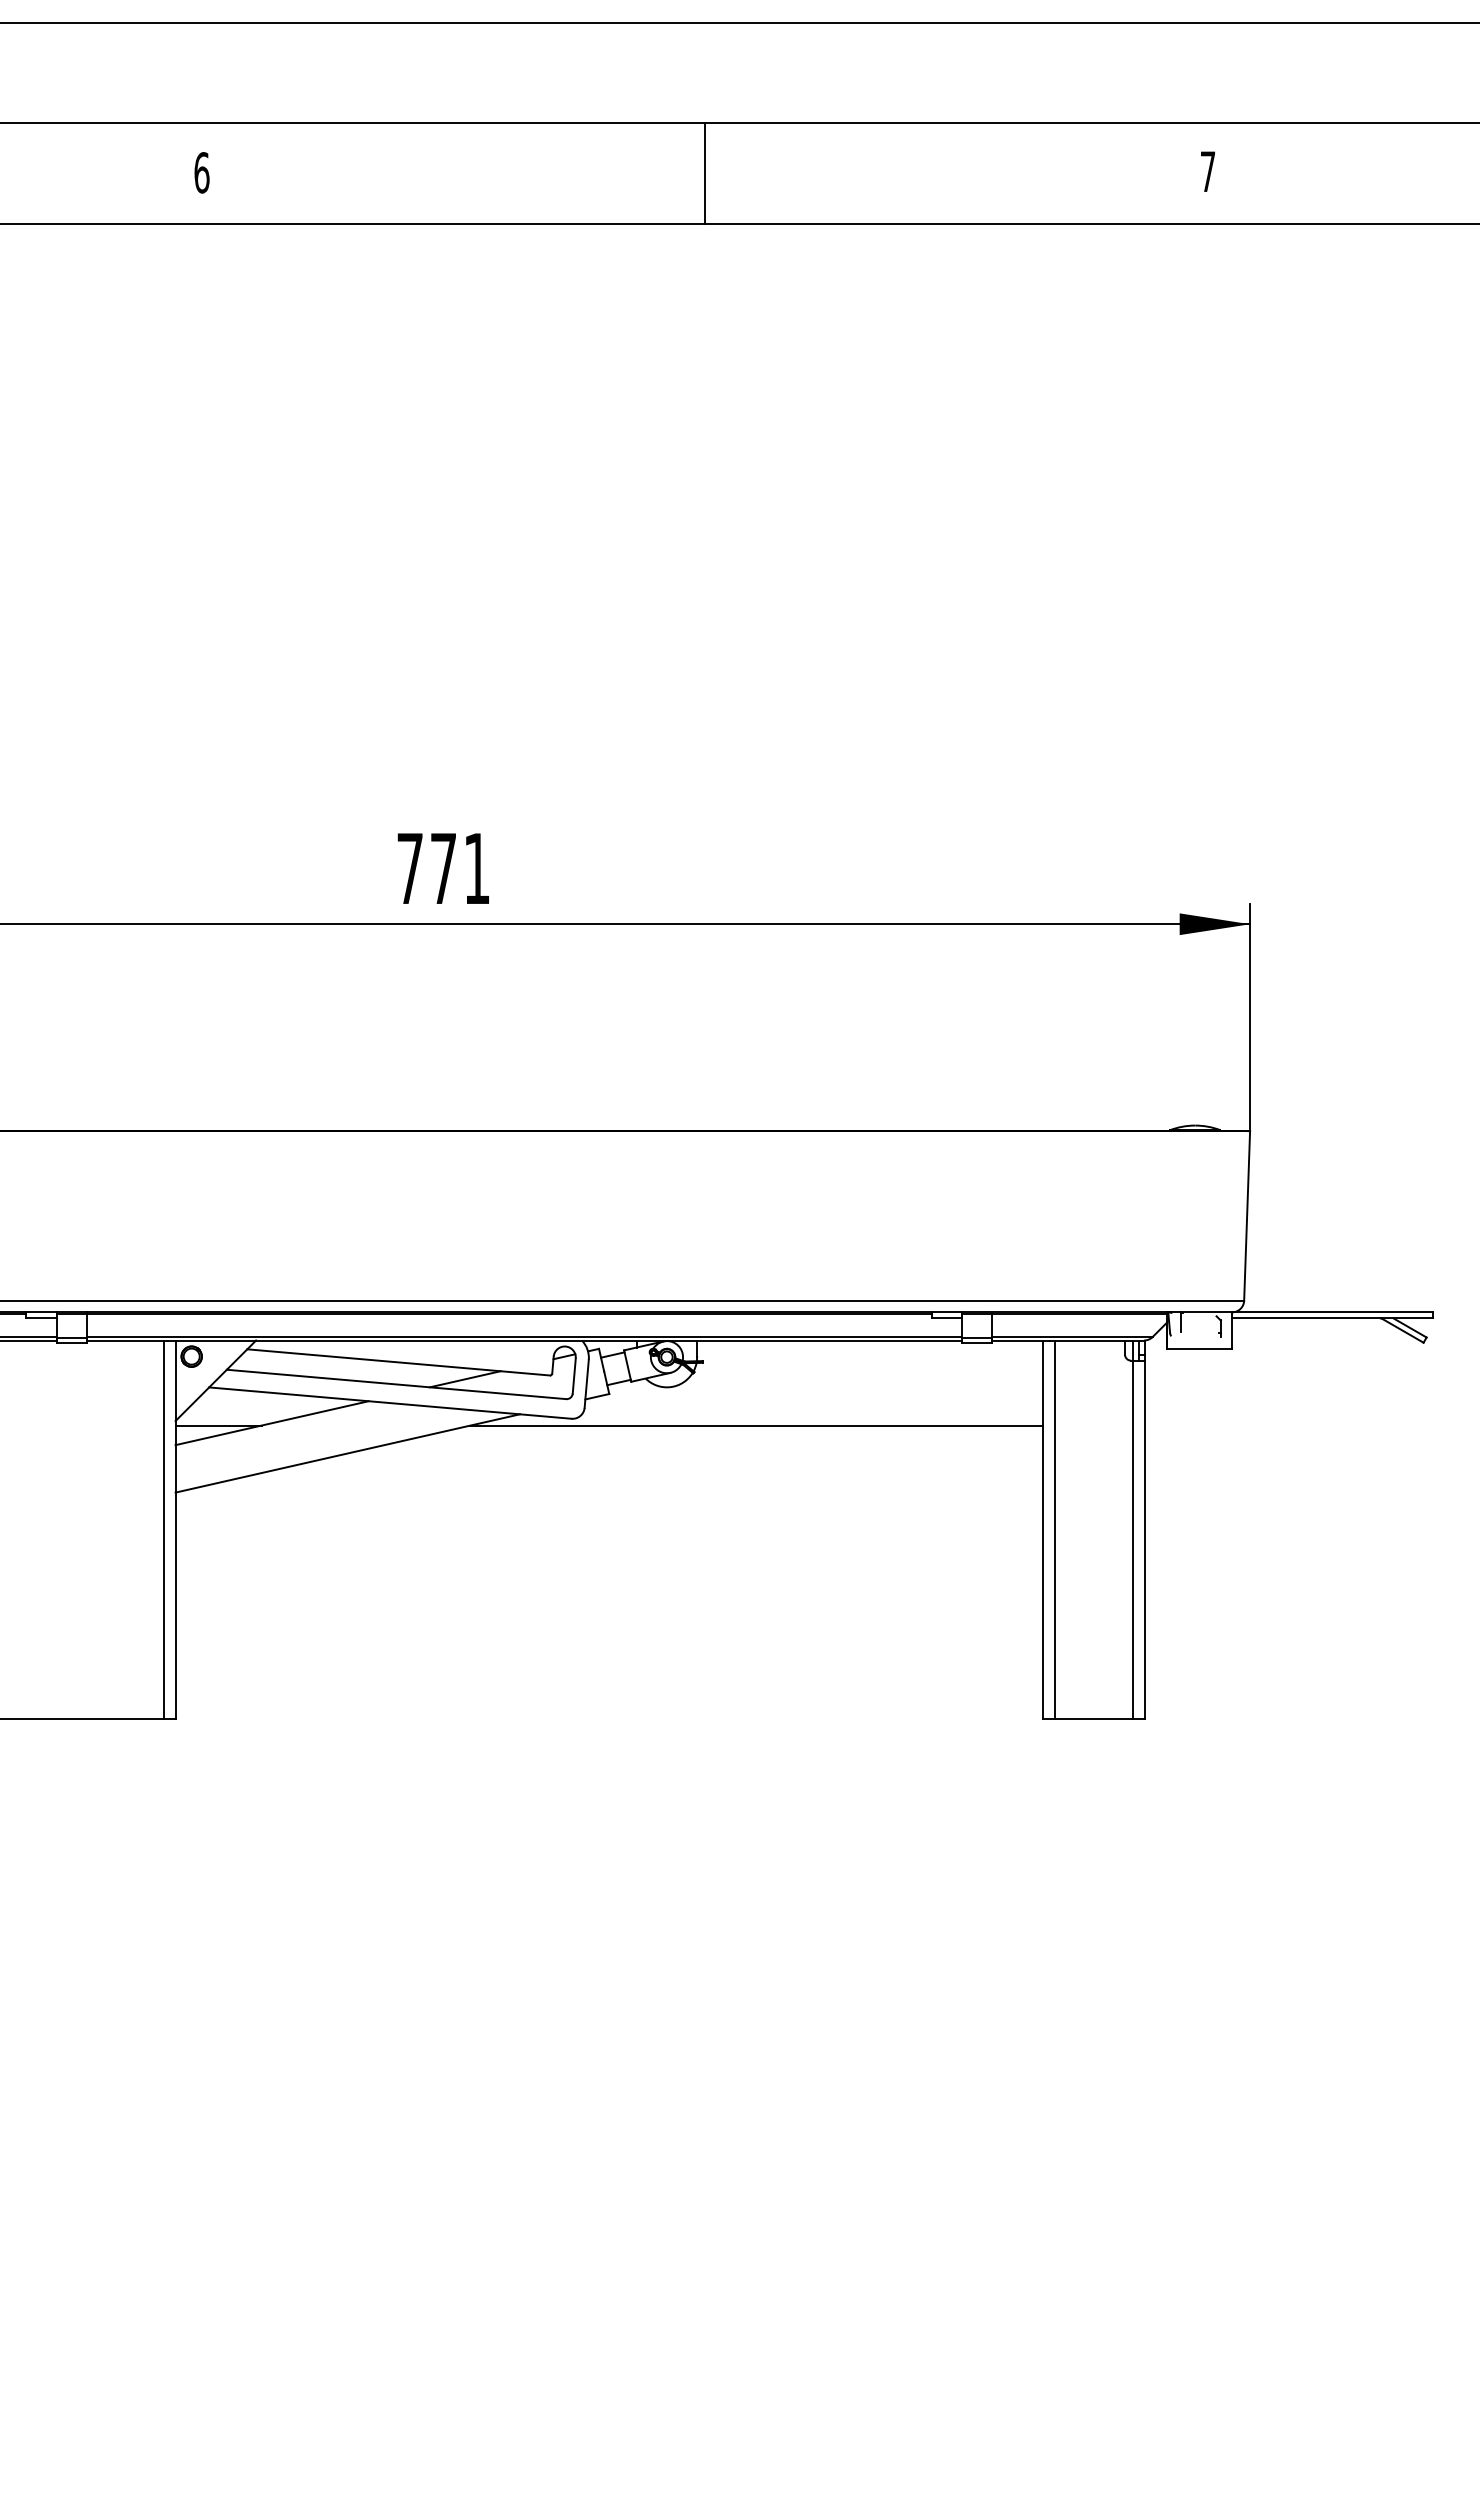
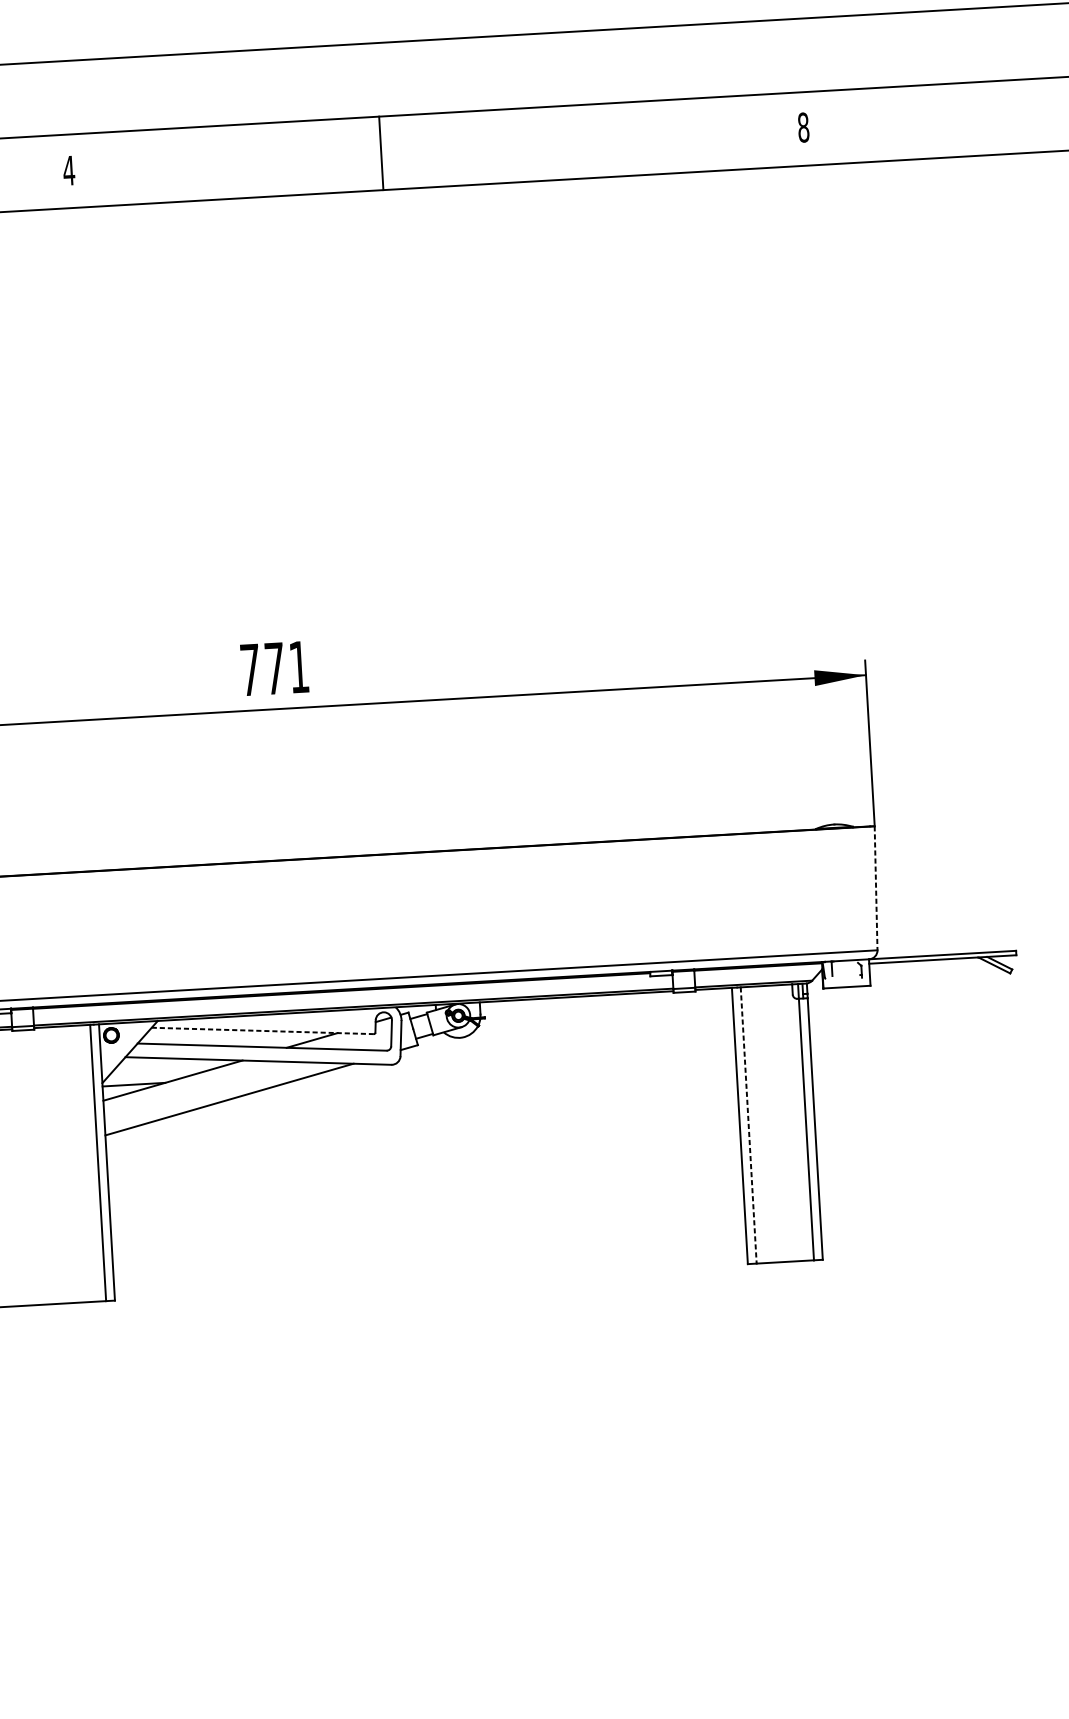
text: (1207, 171) -> (803, 127), 7 -> 8
text: (201, 172) -> (68, 170), 6 -> 4
line: (704, 173) -> (381, 153), moved
line: (1247, 1215) -> (876, 887), solid -> dashed
line: (398, 1362) -> (262, 1031), solid -> dashed
line: (756, 1425) -> (526, 1061), removed
line: (1054, 1530) -> (748, 1126), solid -> dashed

